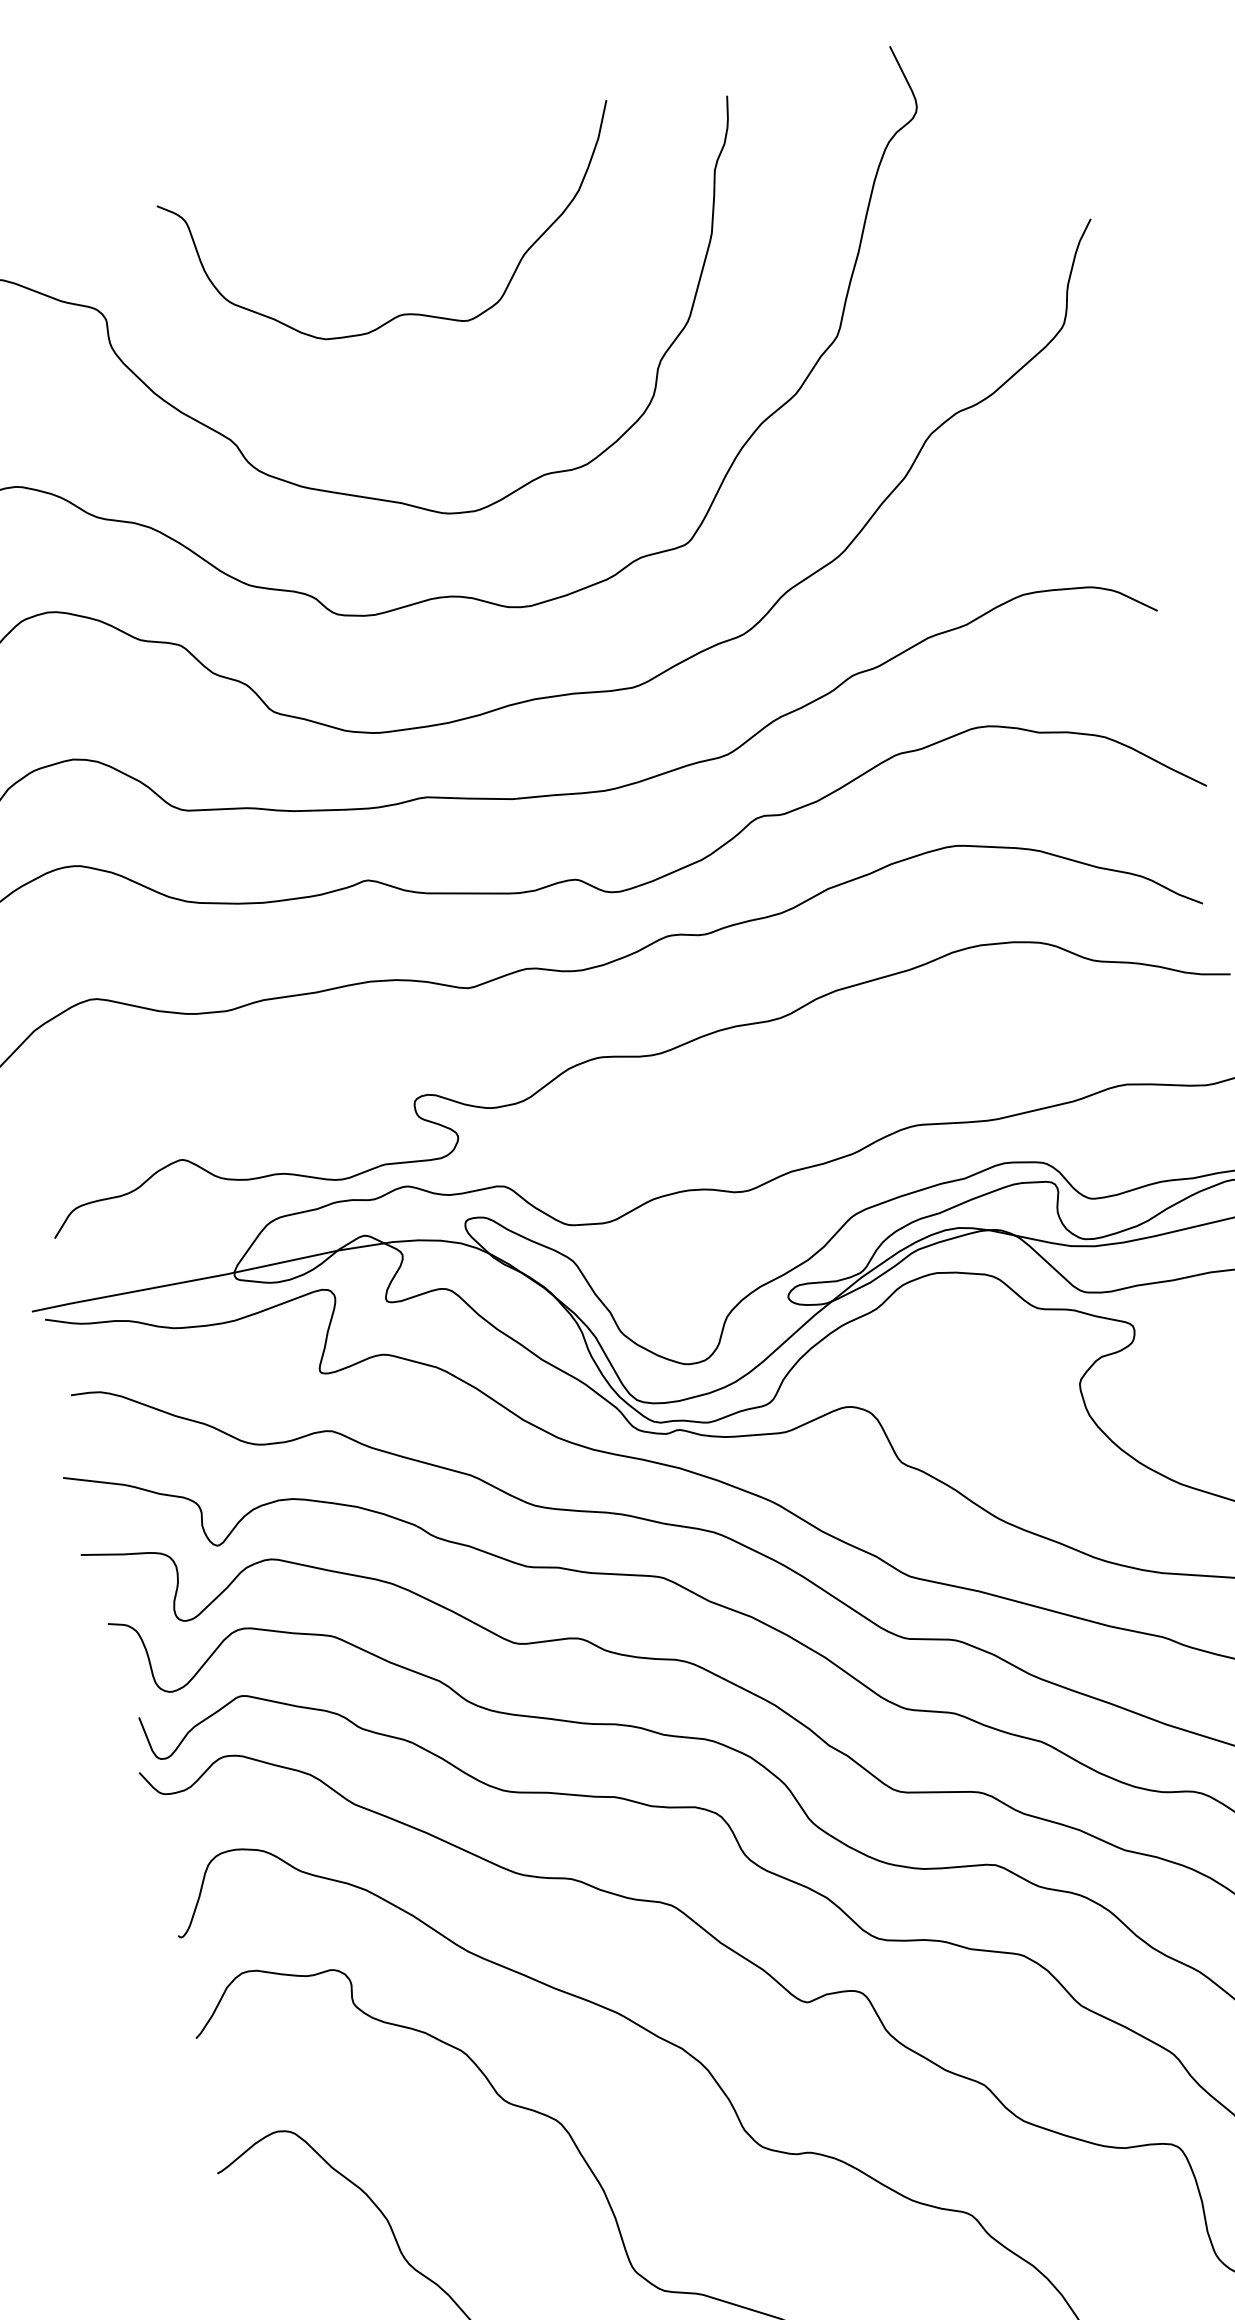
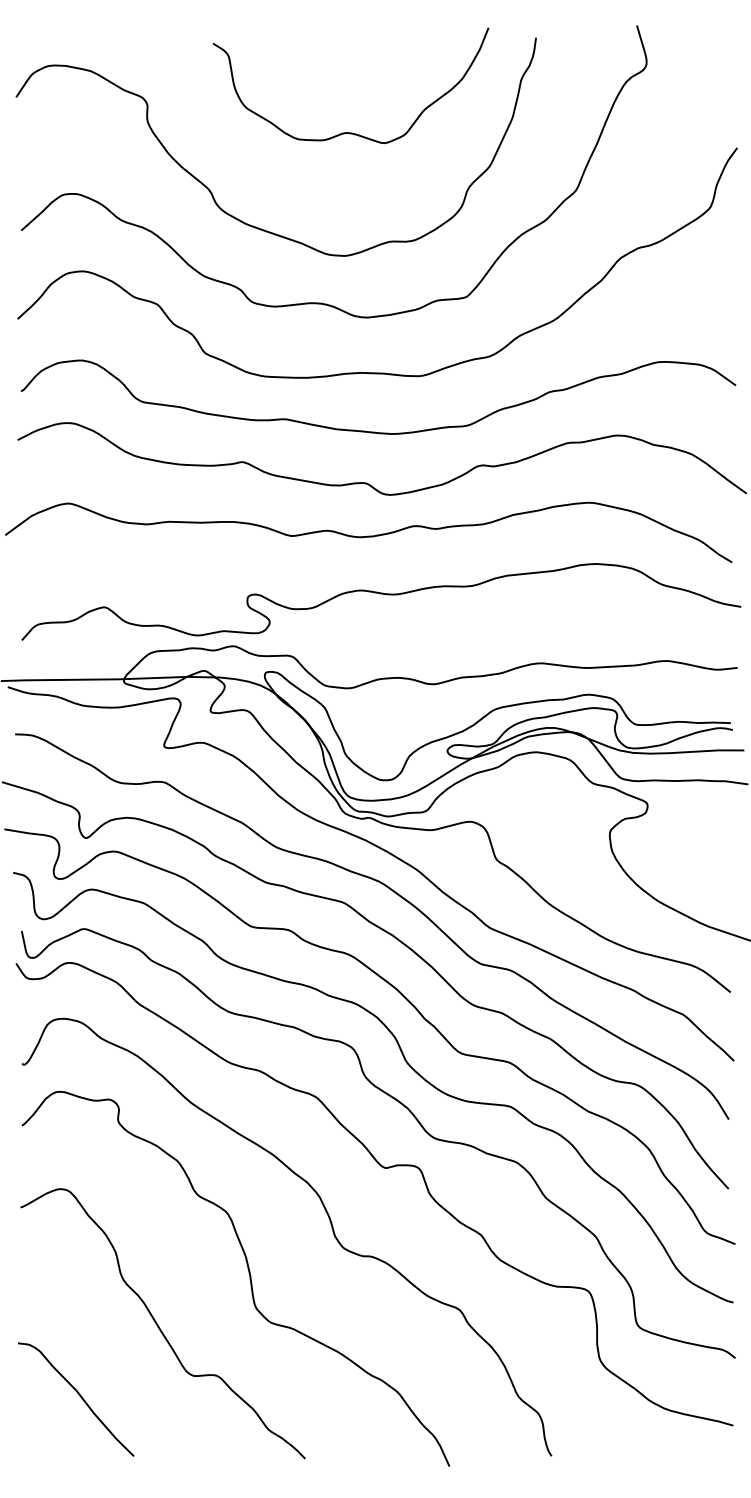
curve: (409, 312) -> (350, 132), moved

